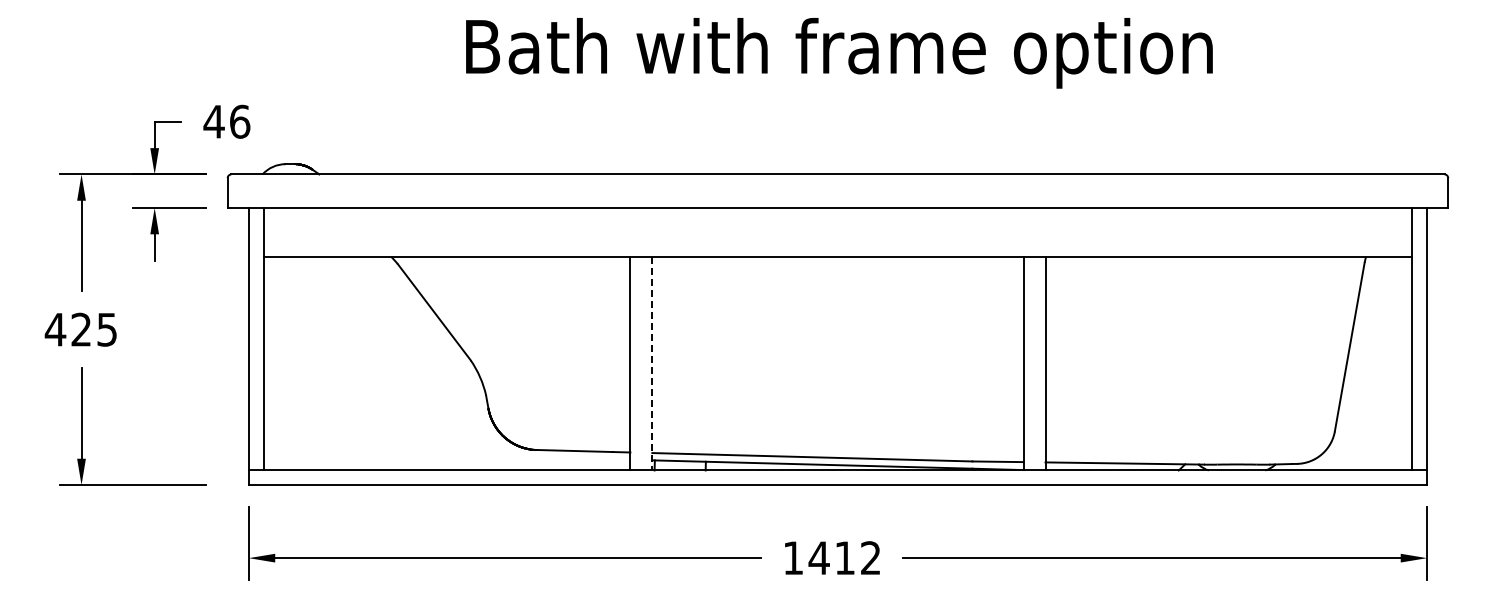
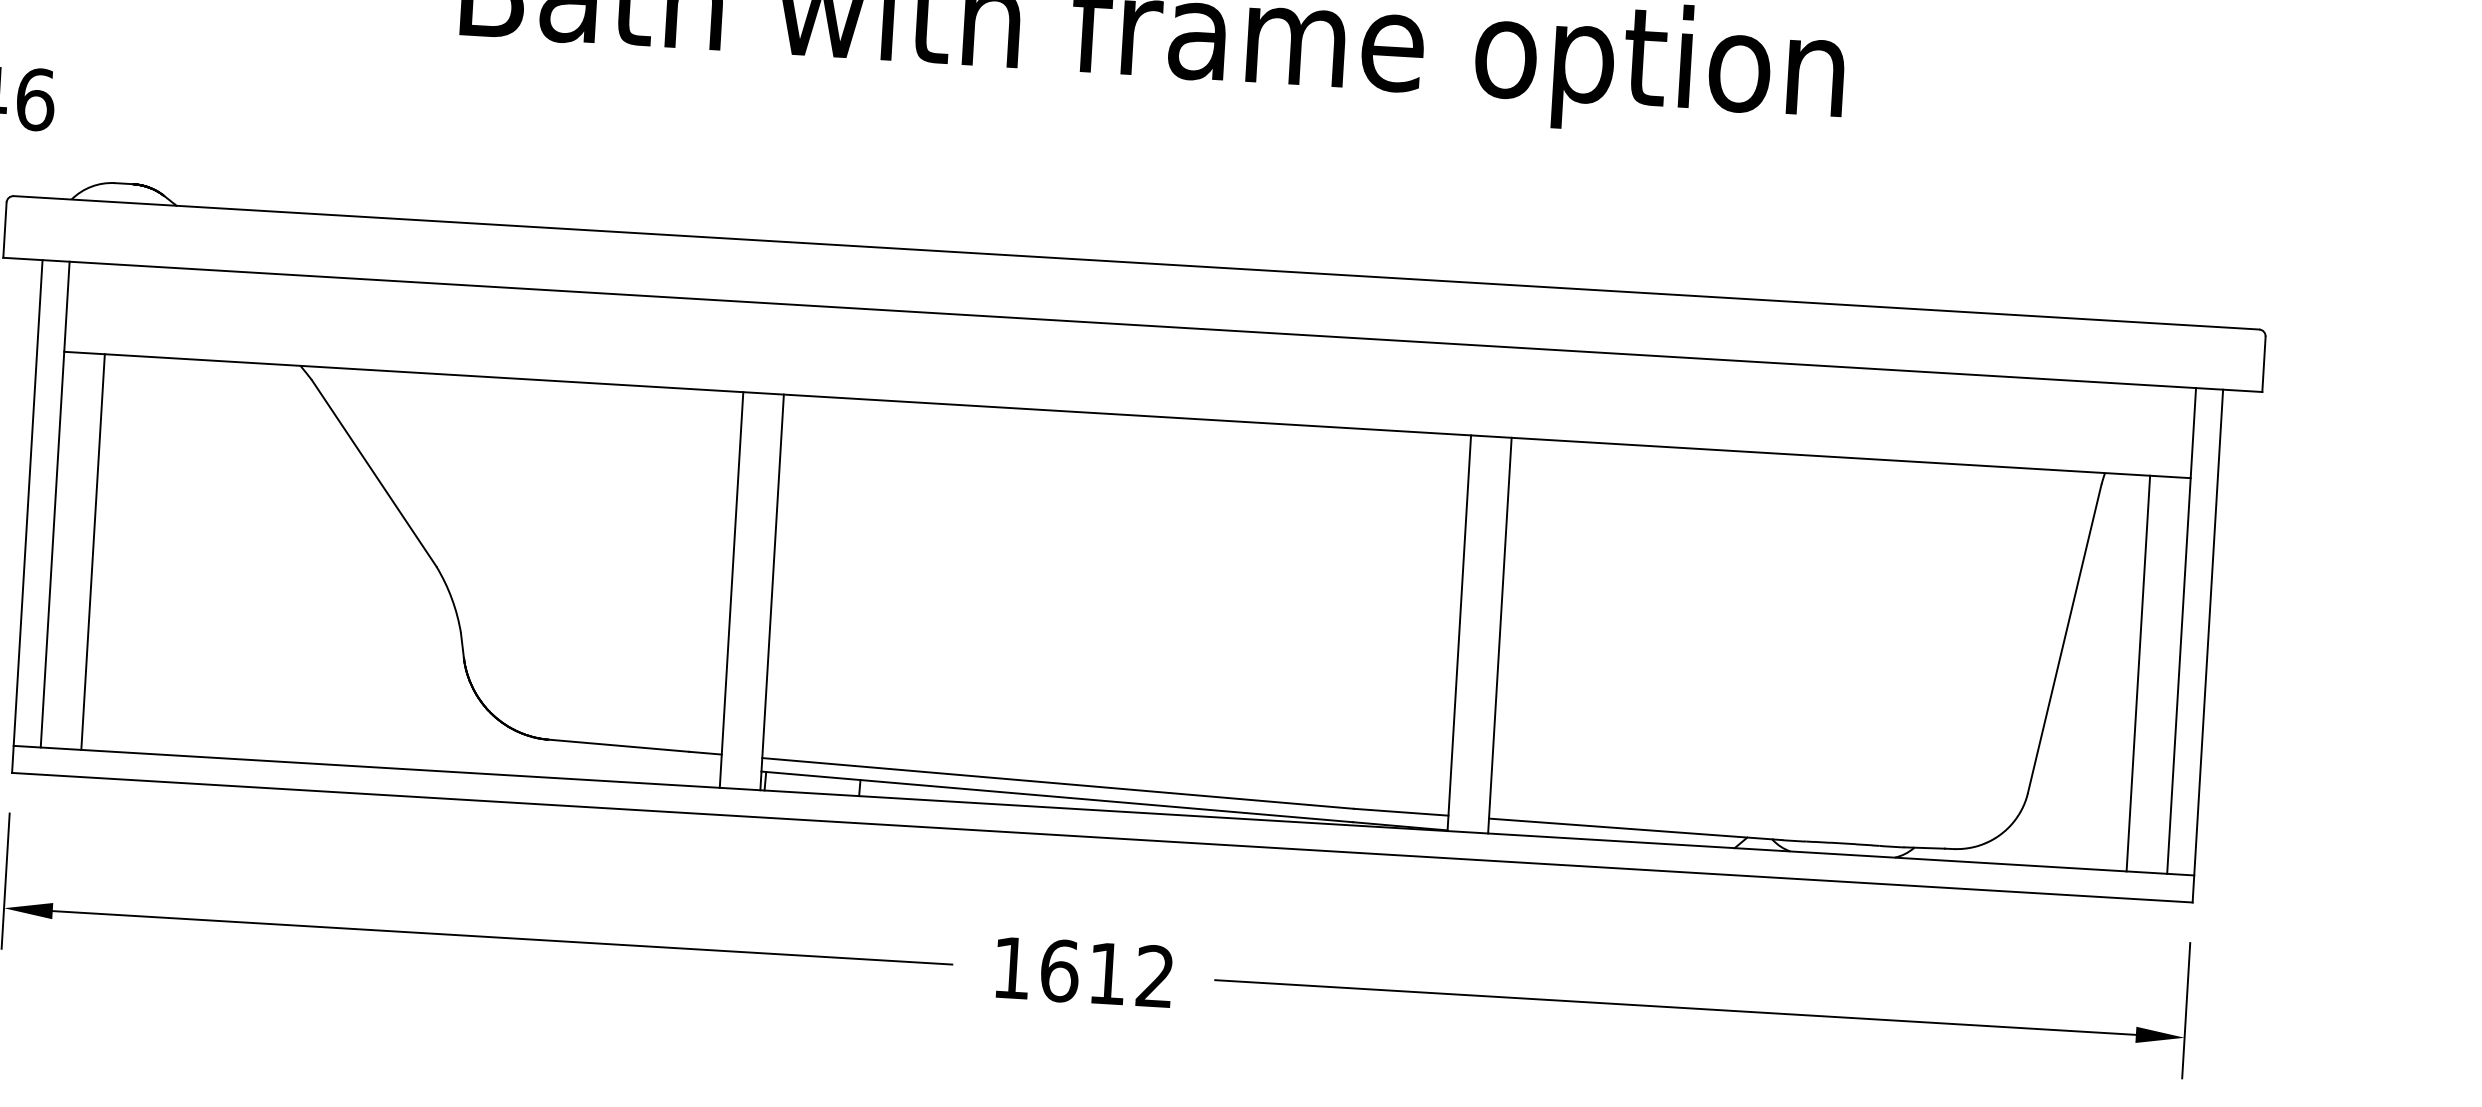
line: (285, 363) -> (93, 551), added
line: (652, 363) -> (772, 592), dashed -> solid
line: (1390, 363) -> (2138, 673), added
text: (818, 558) -> (1058, 971), 1412 -> 1612

